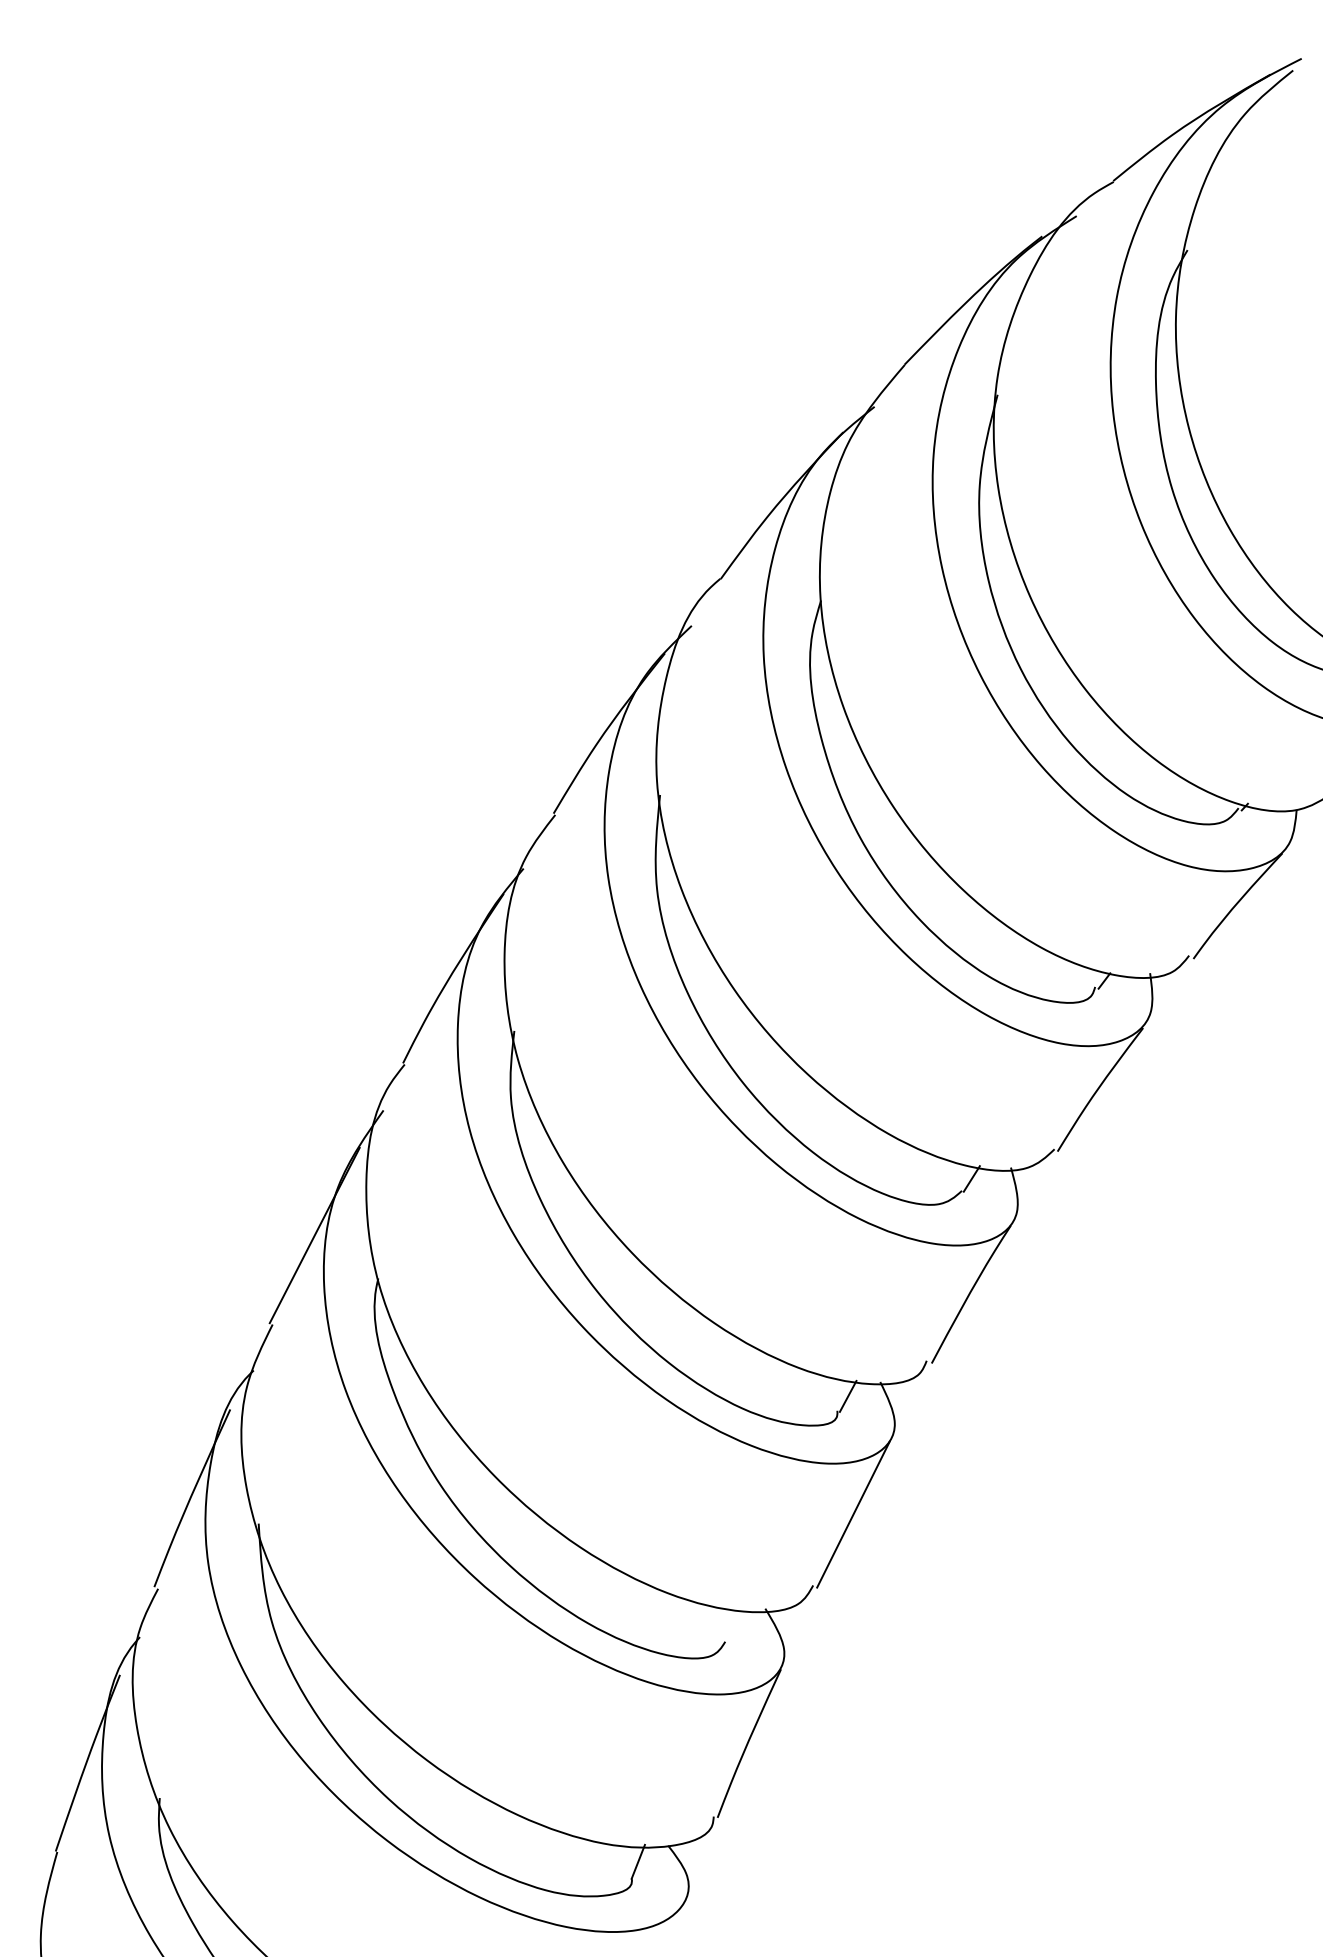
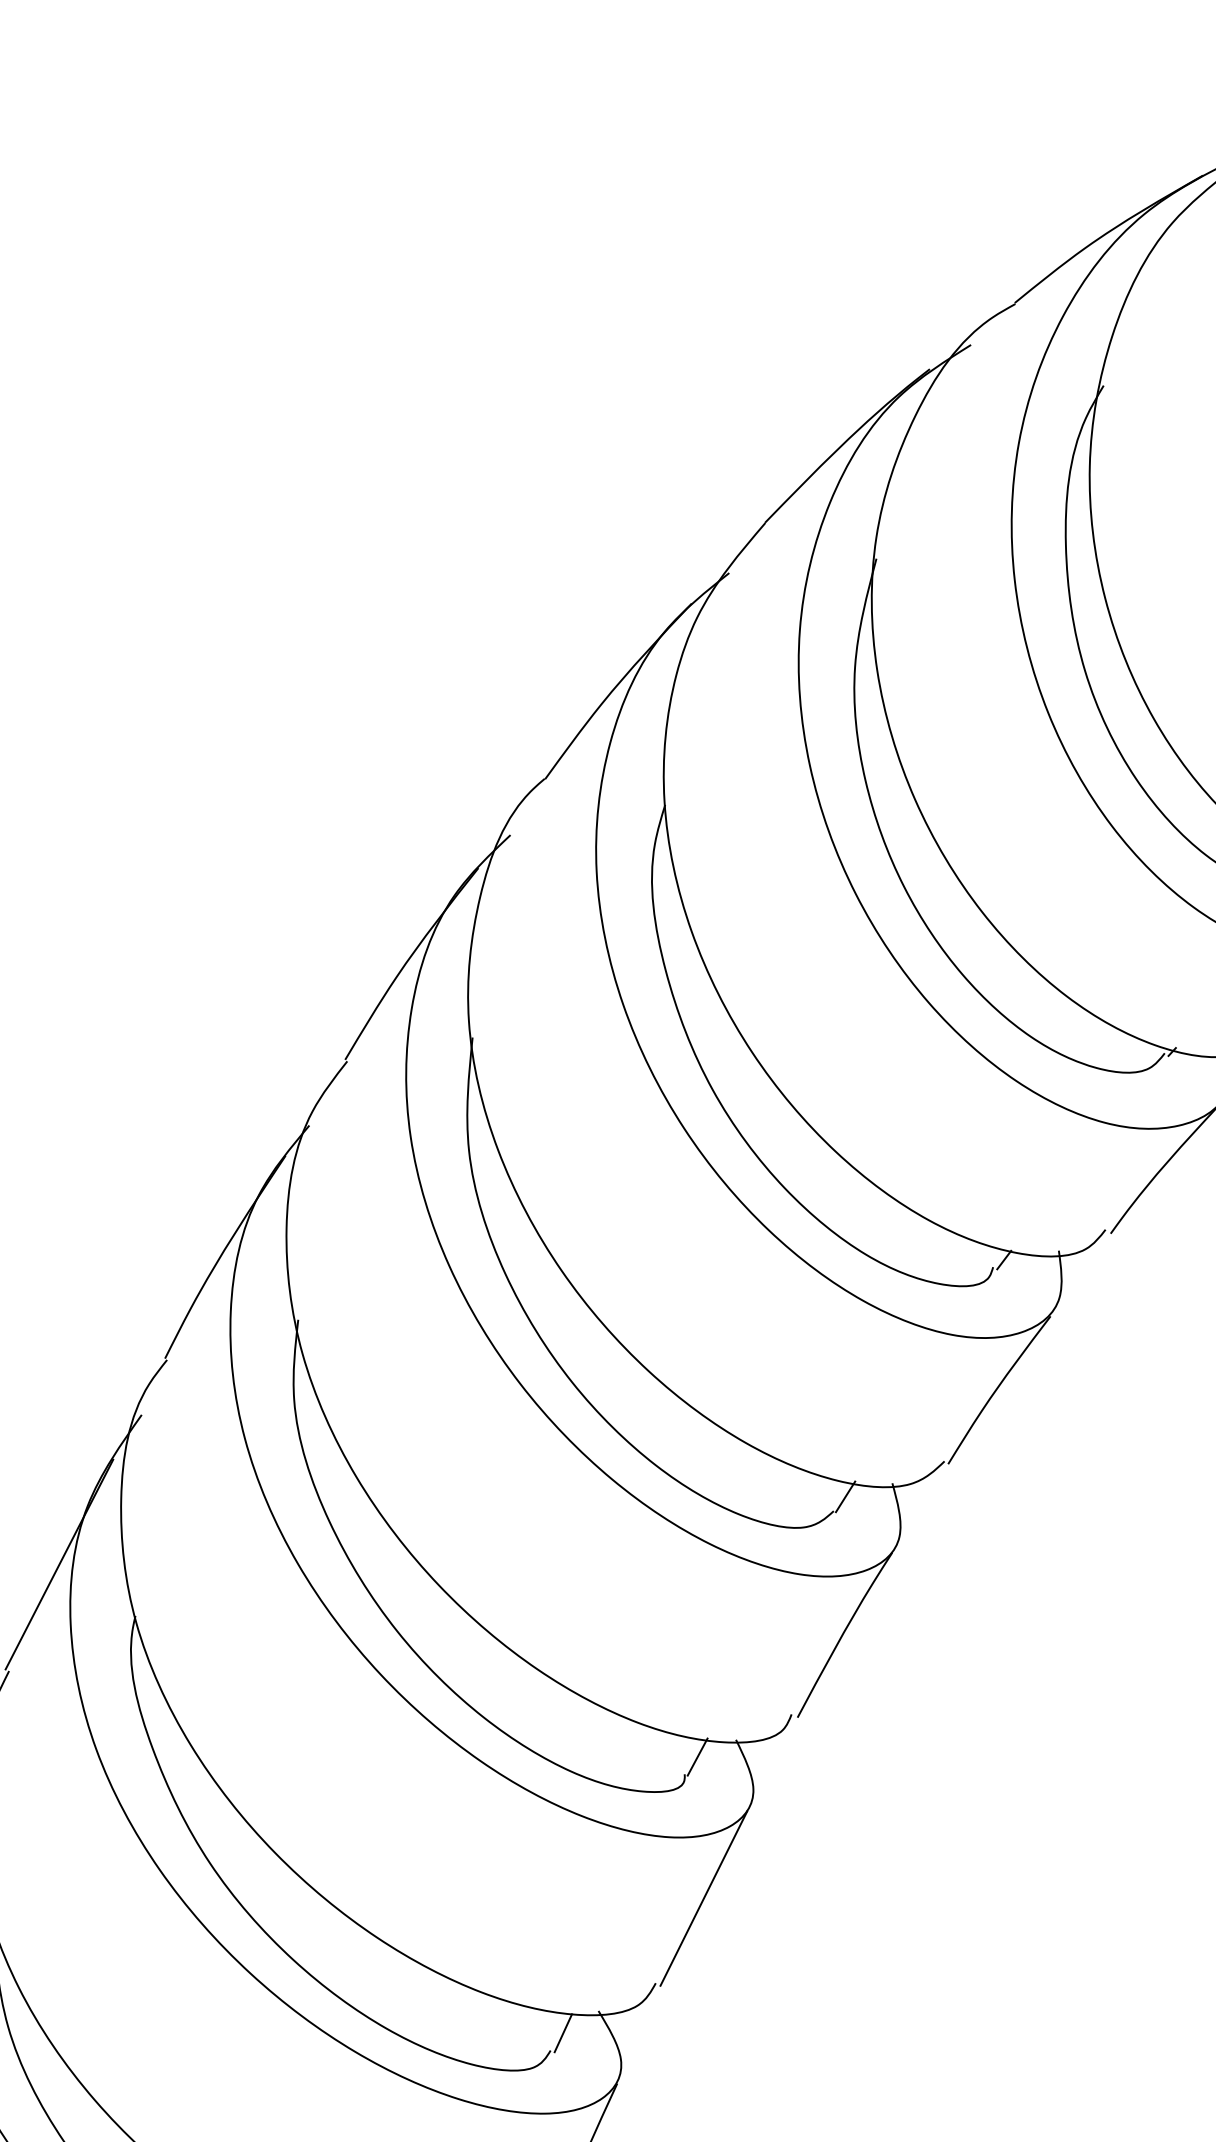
line: (735, 1627) -> (562, 2033), added

